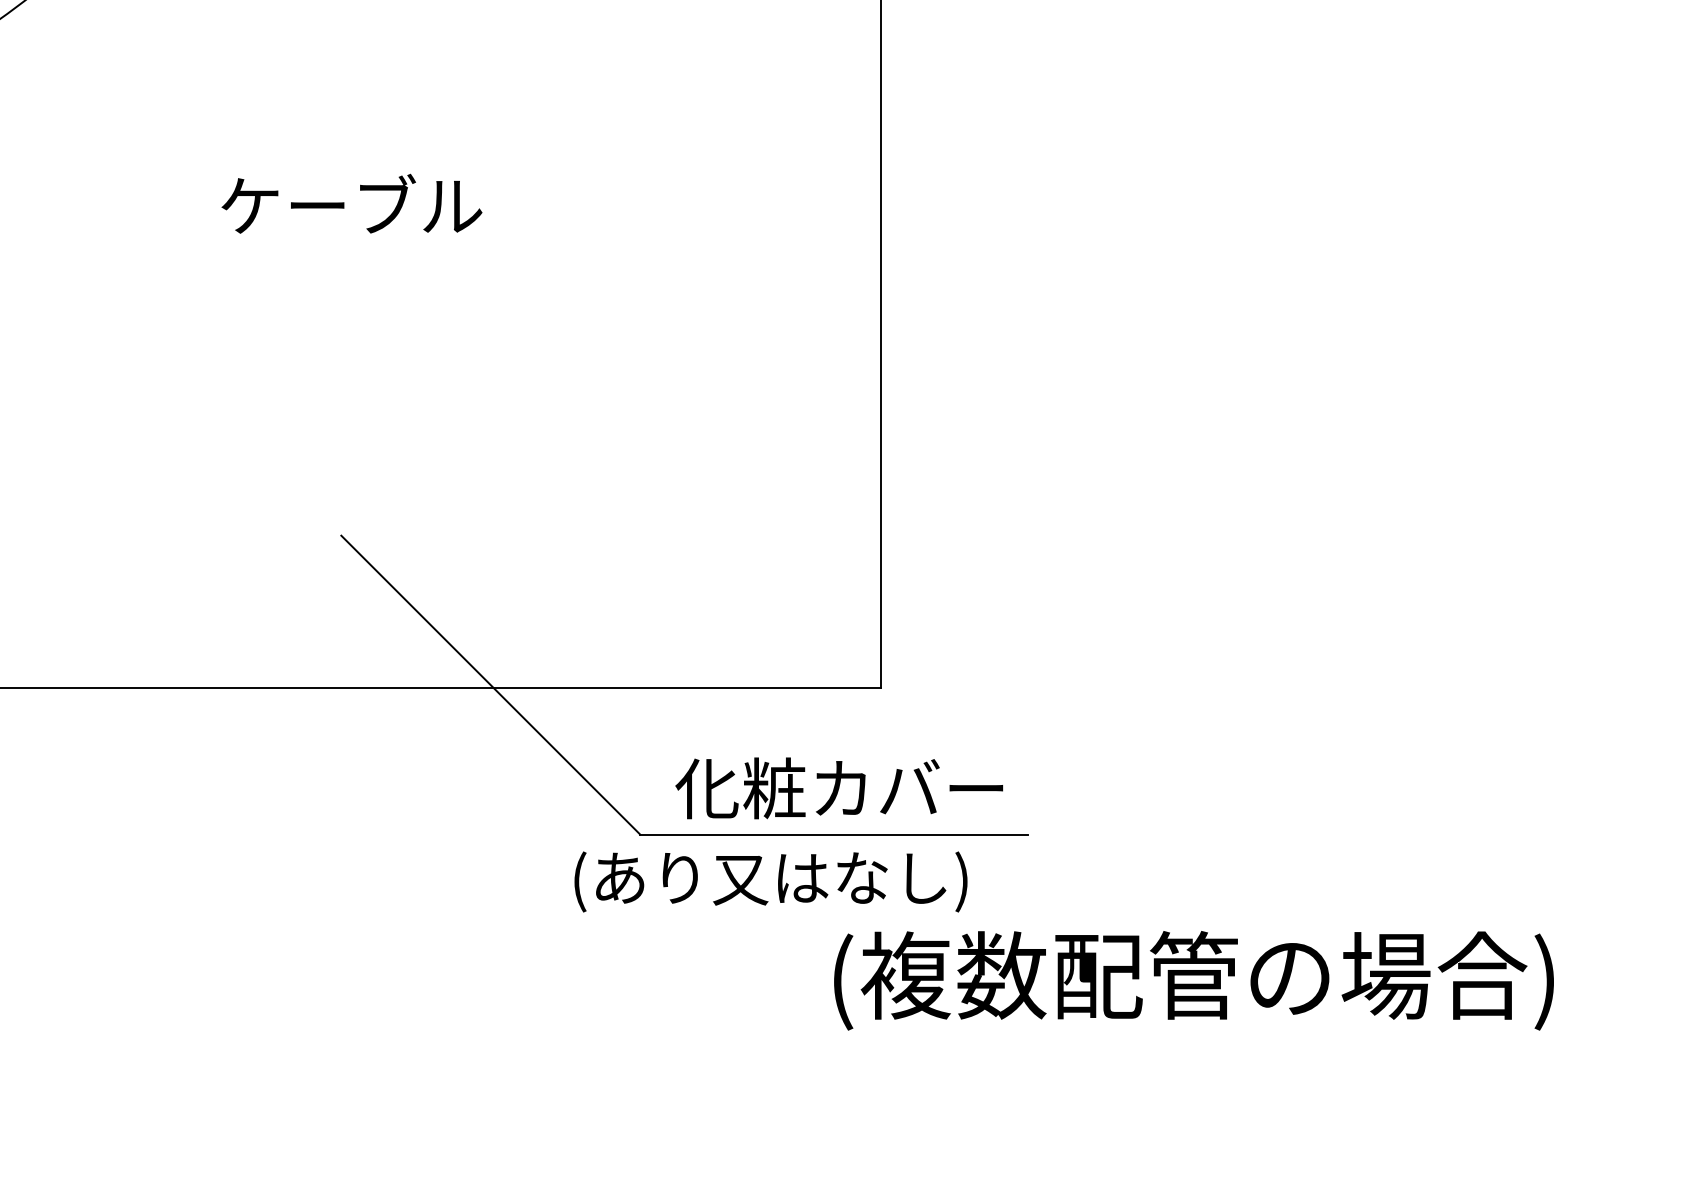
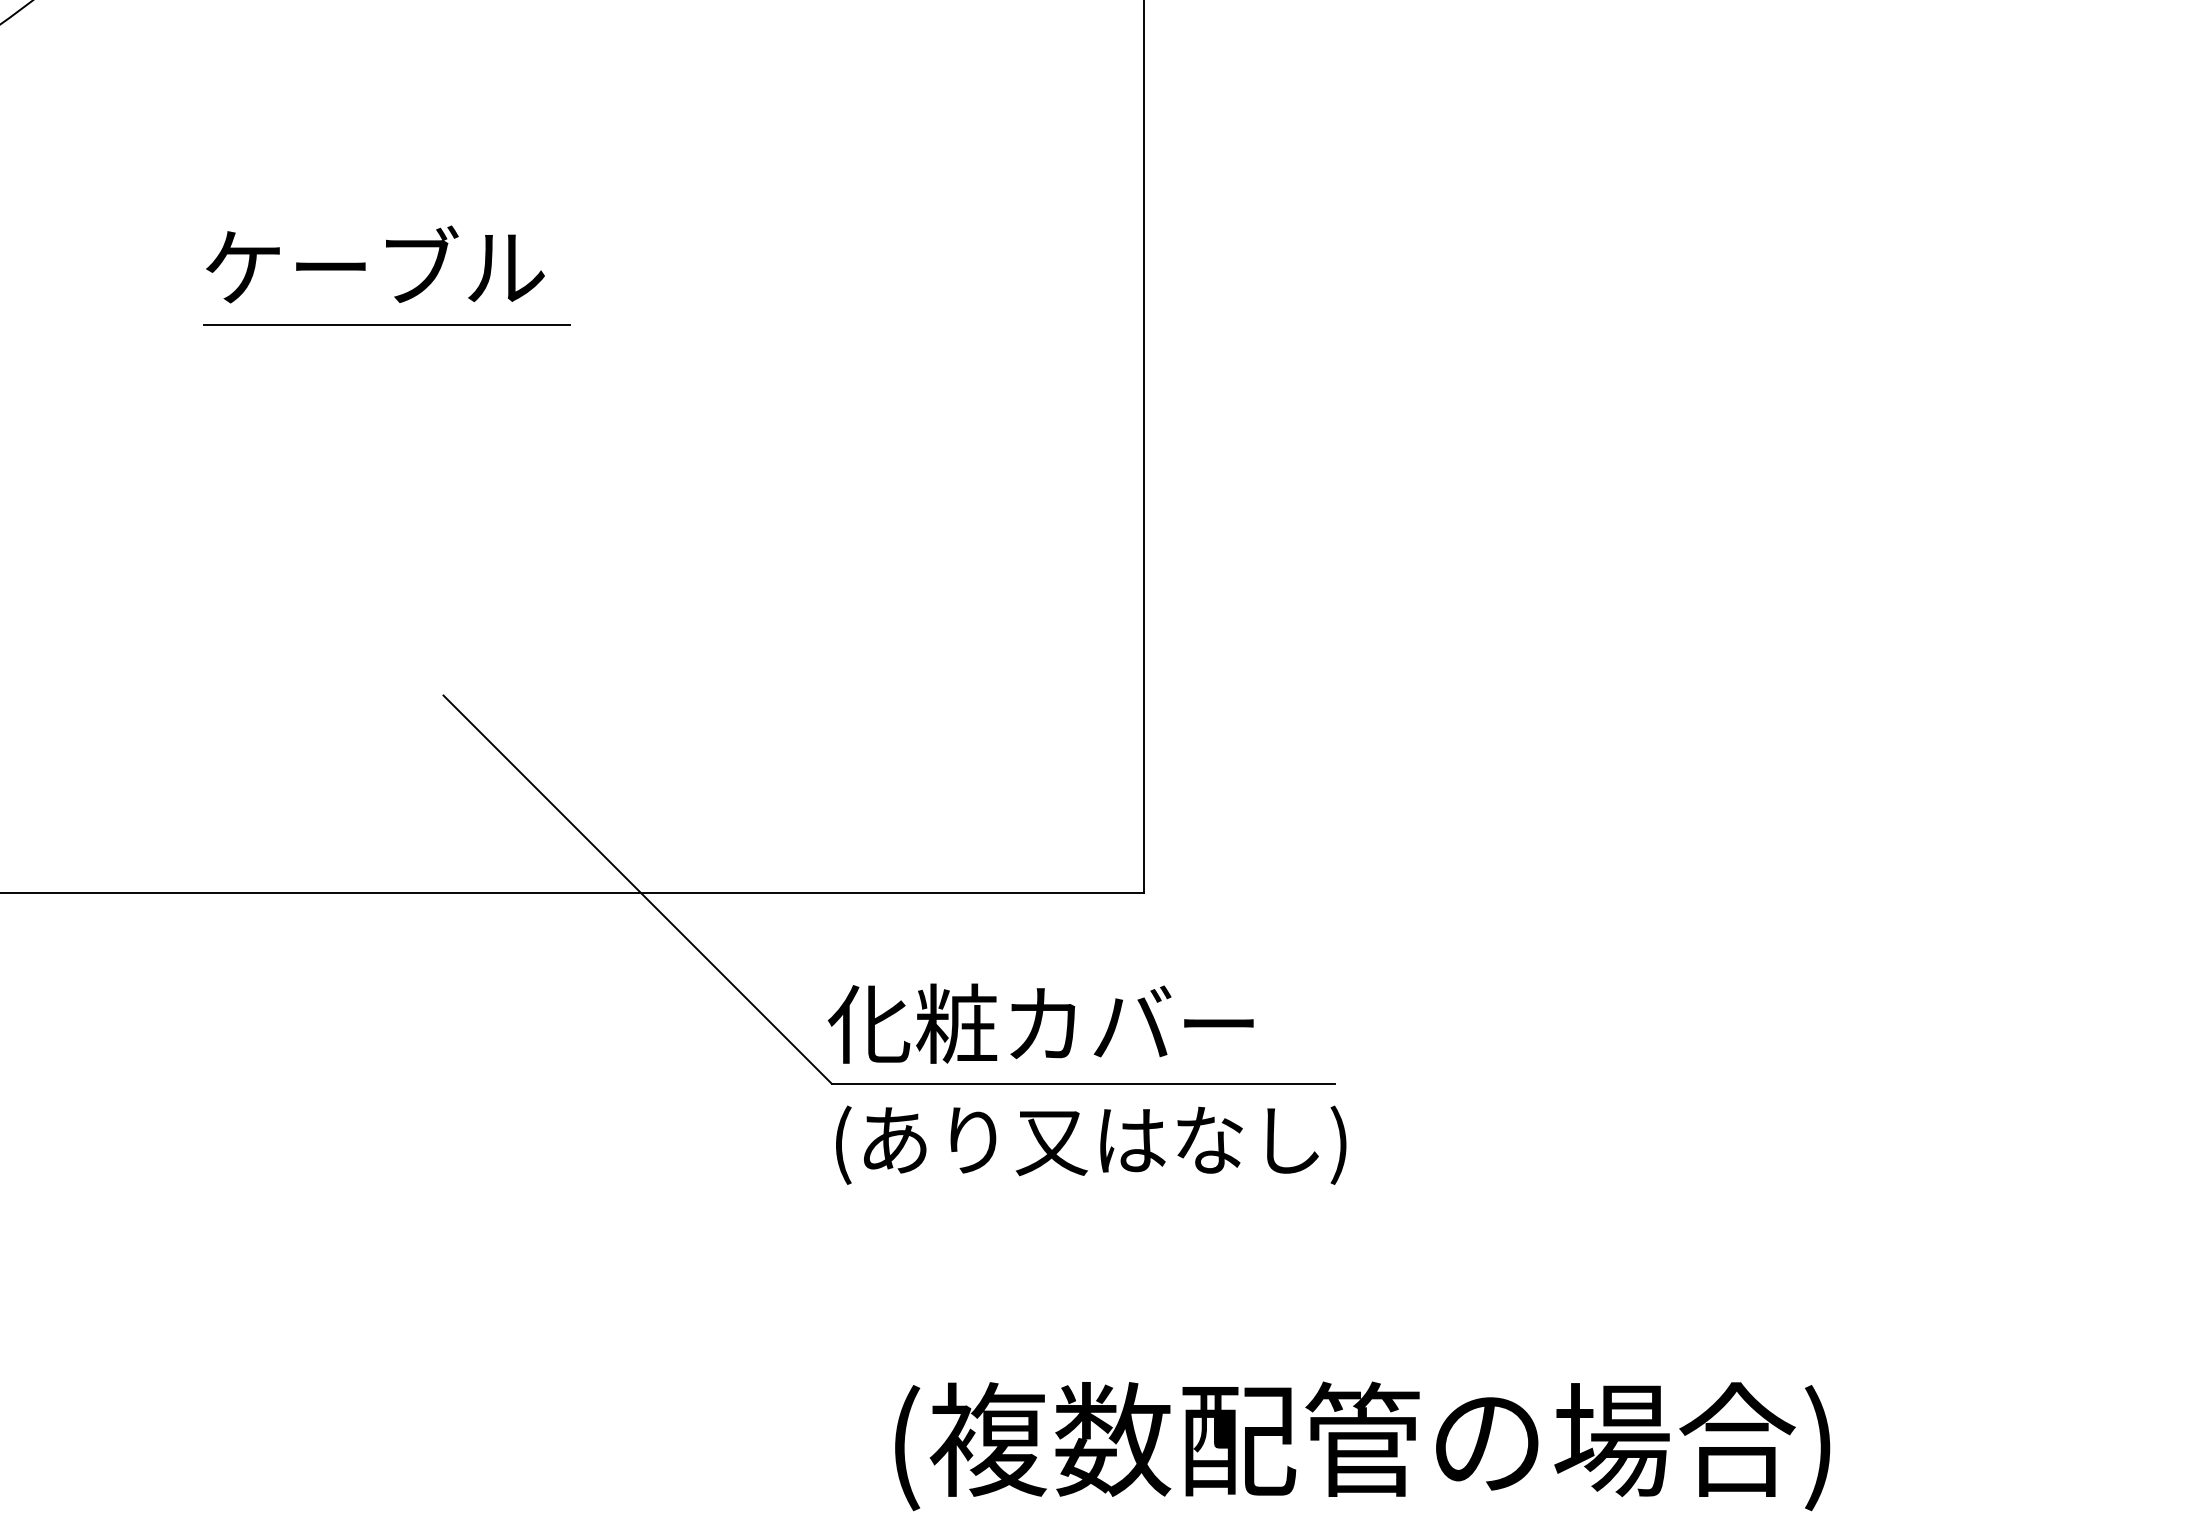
text: (351, 203) -> (374, 264), moved
line: (297, 250) -> (386, 325), added
text: (838, 788) -> (1039, 1023), moved
text: (770, 881) -> (1090, 1144), moved
text: (1193, 980) -> (1361, 1445), moved

